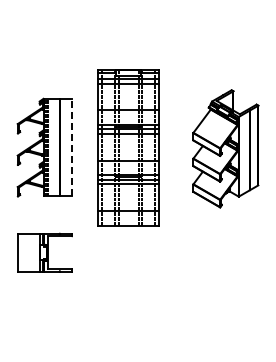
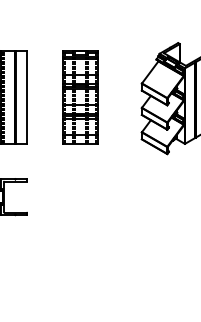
line: (71, 147) -> (26, 97), dashed -> solid
part: (128, 147) -> (80, 97), size x0.62

